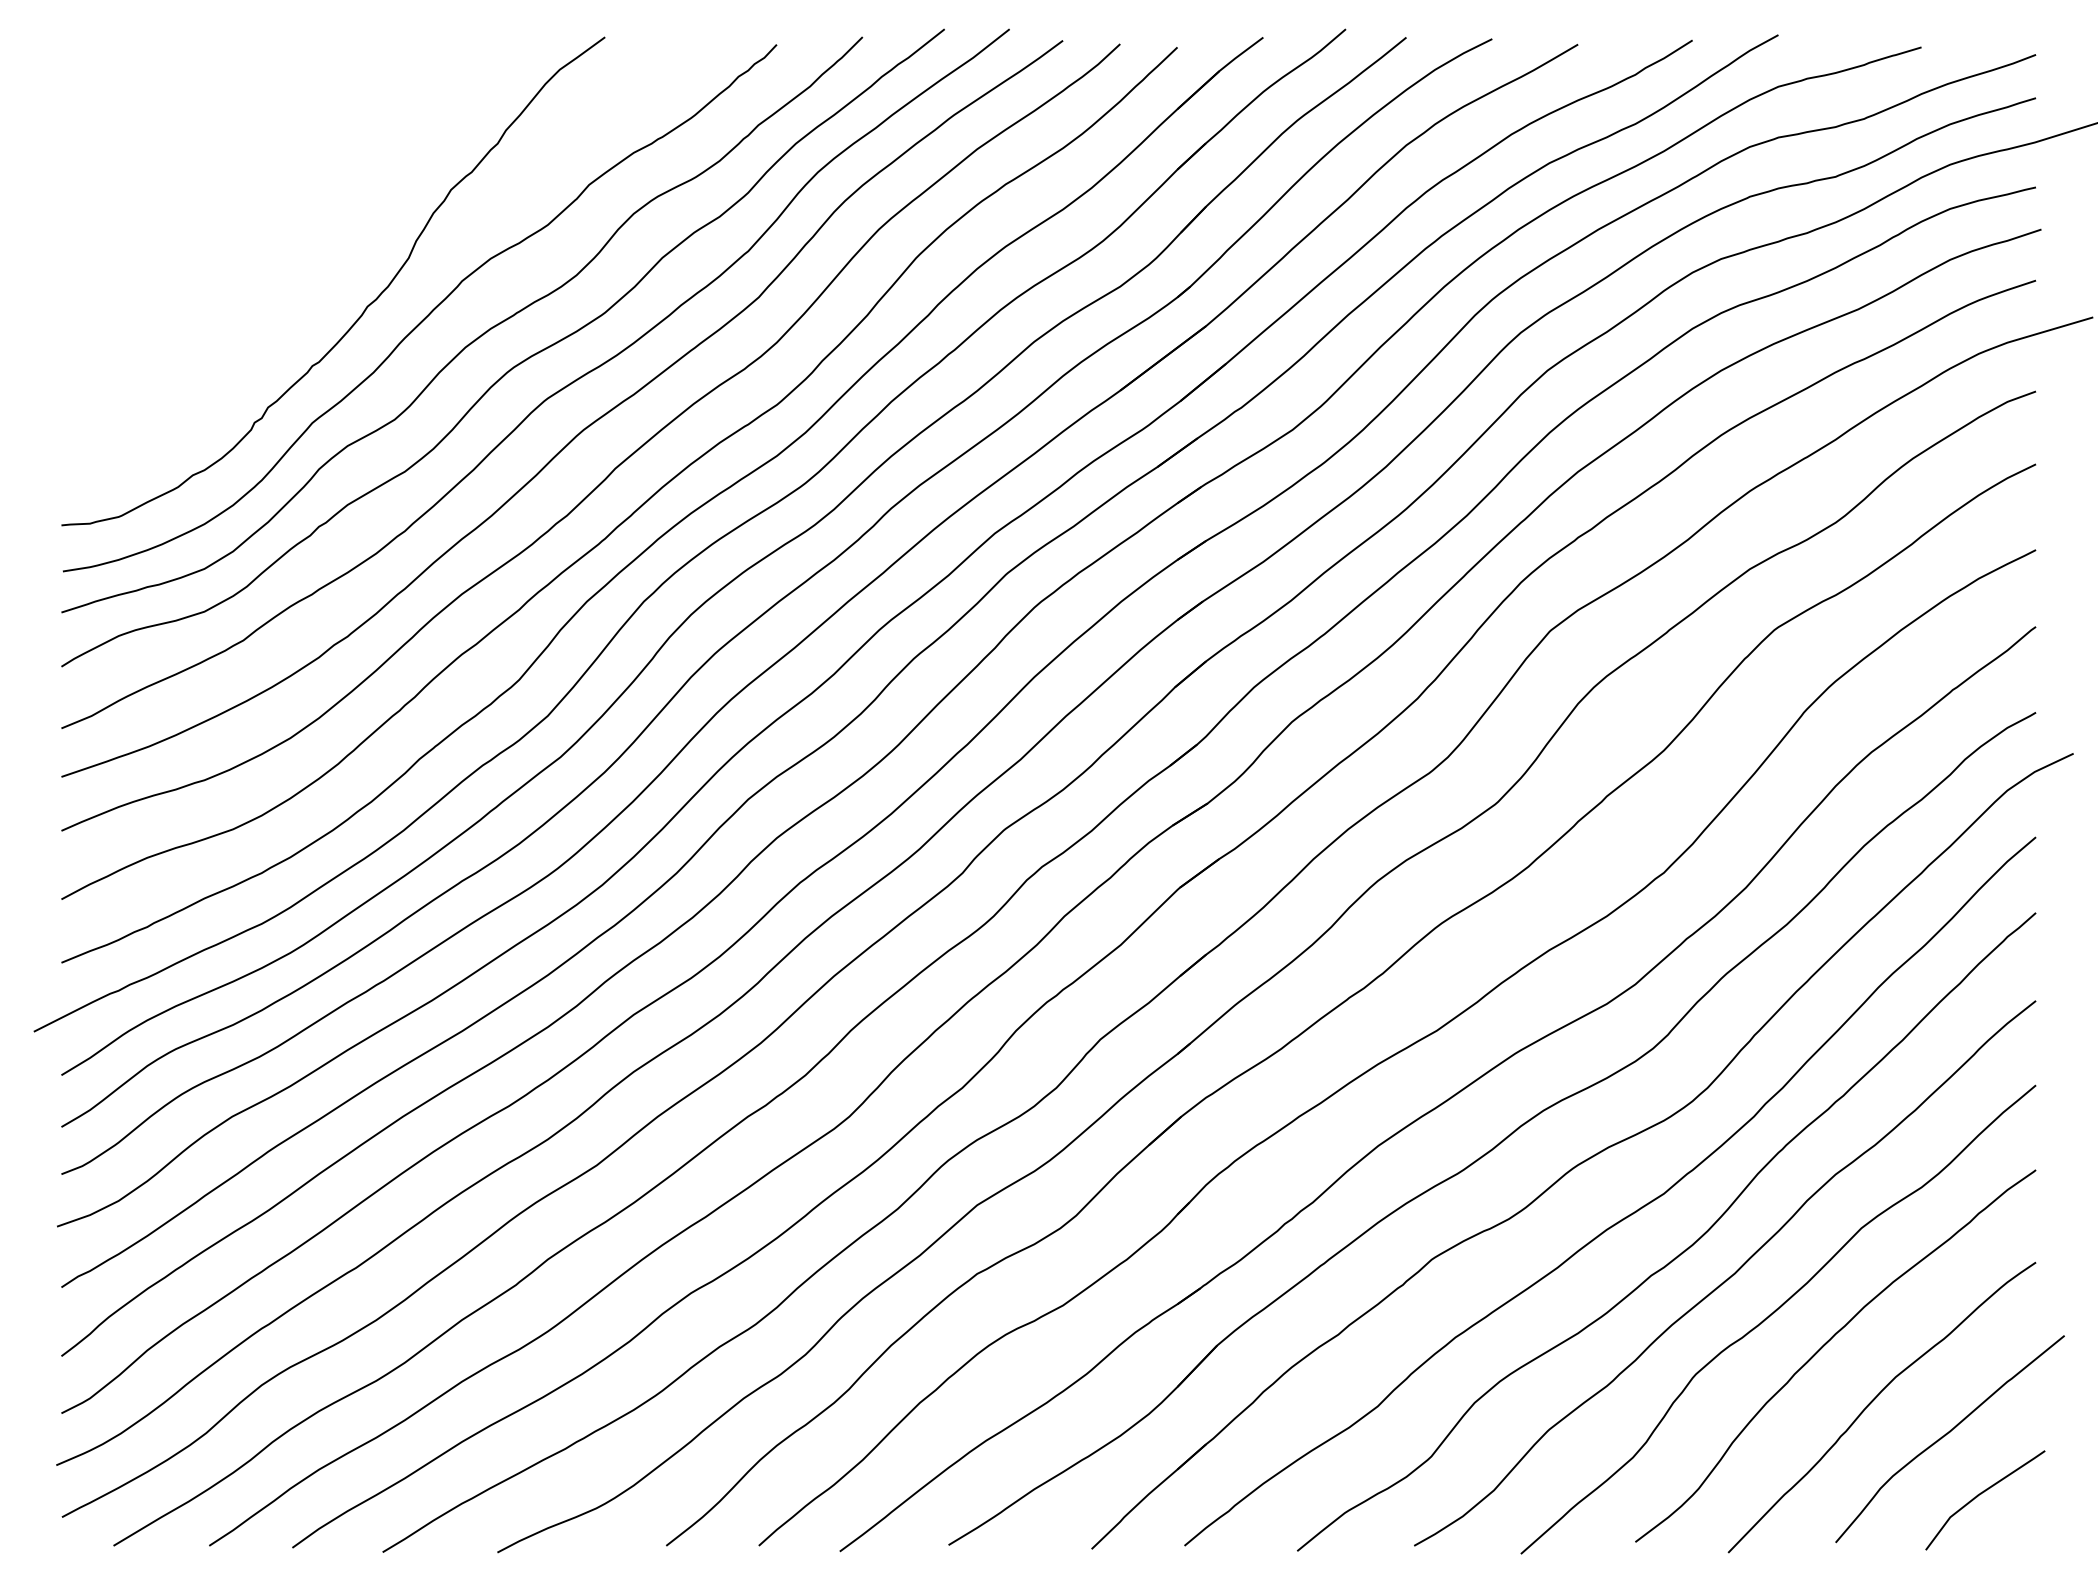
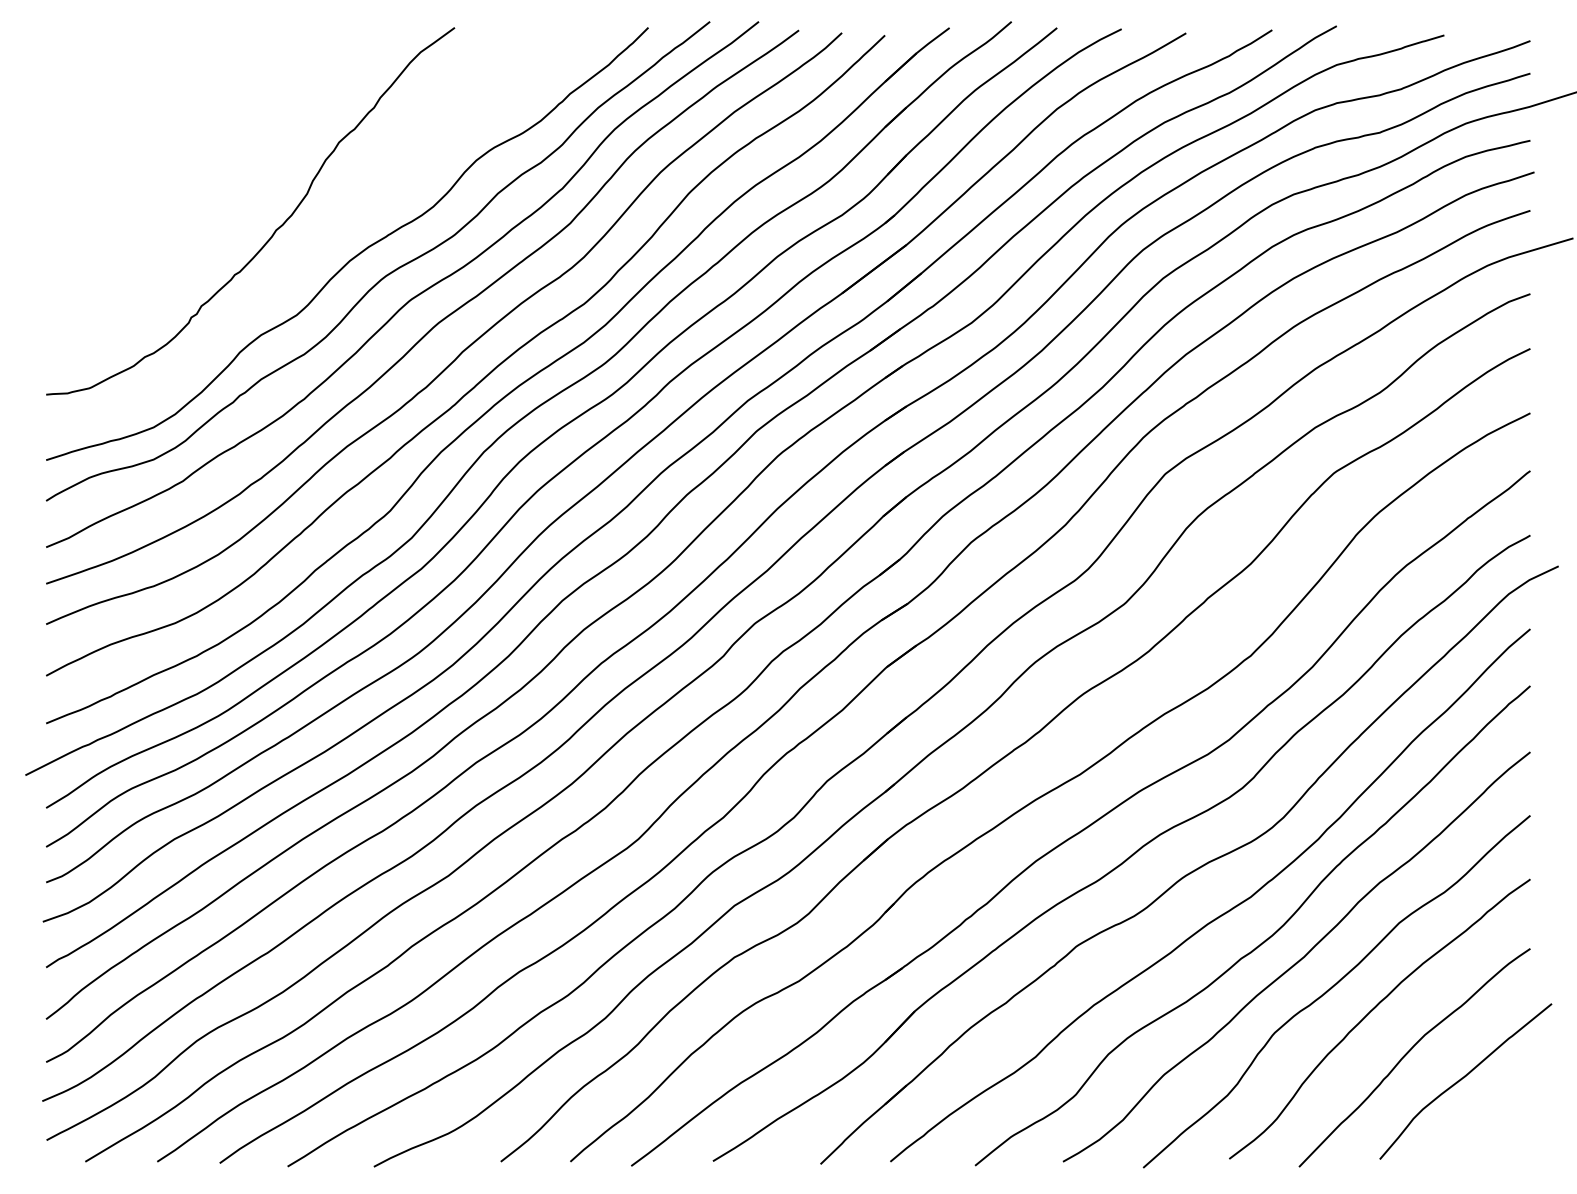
curve: (427, 314) -> (321, 236), removed
line: (1981, 1494) -> (1489, 1123), removed

